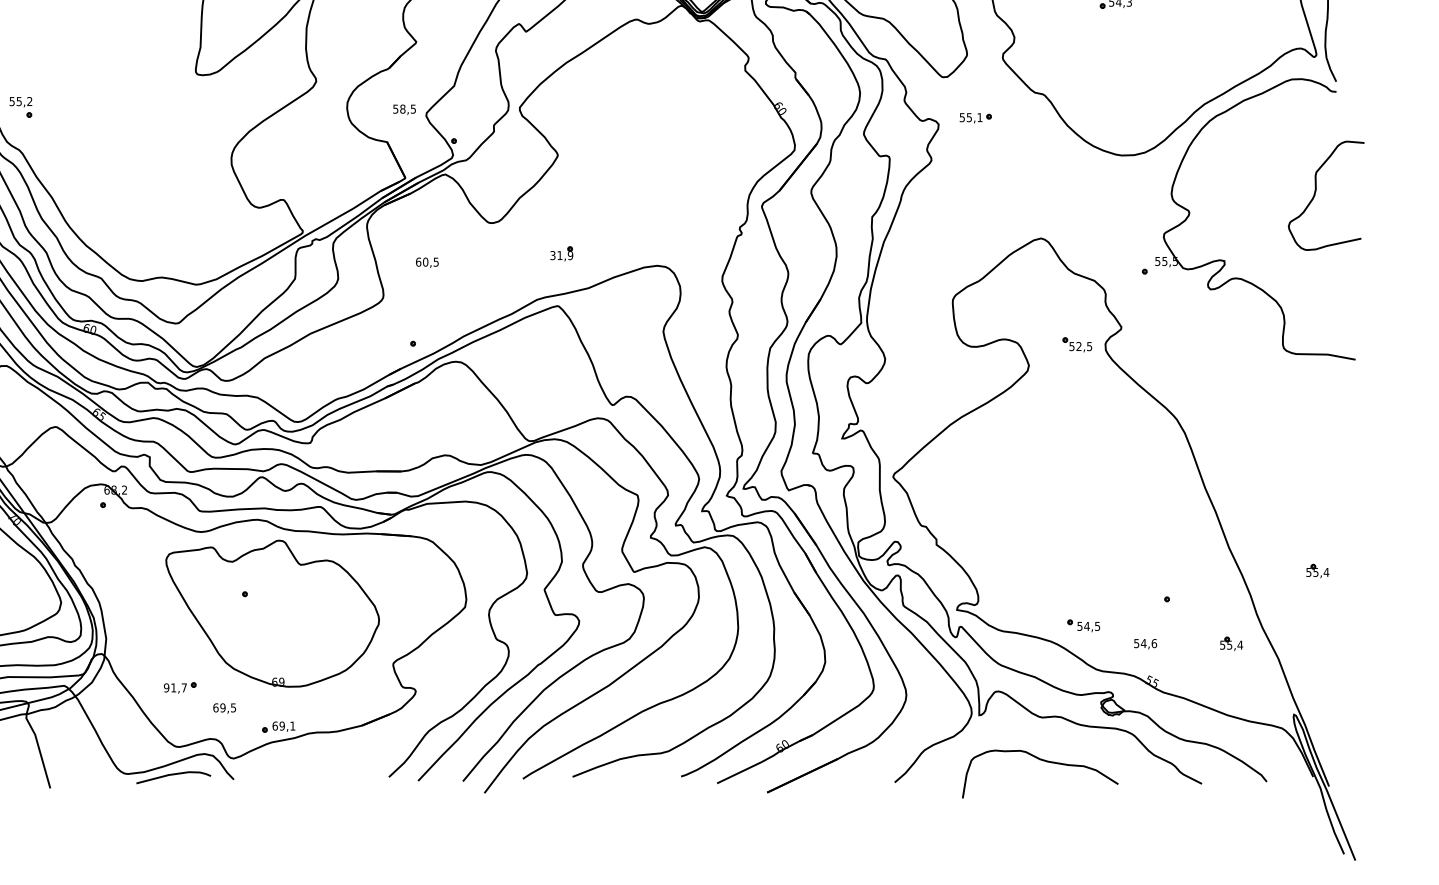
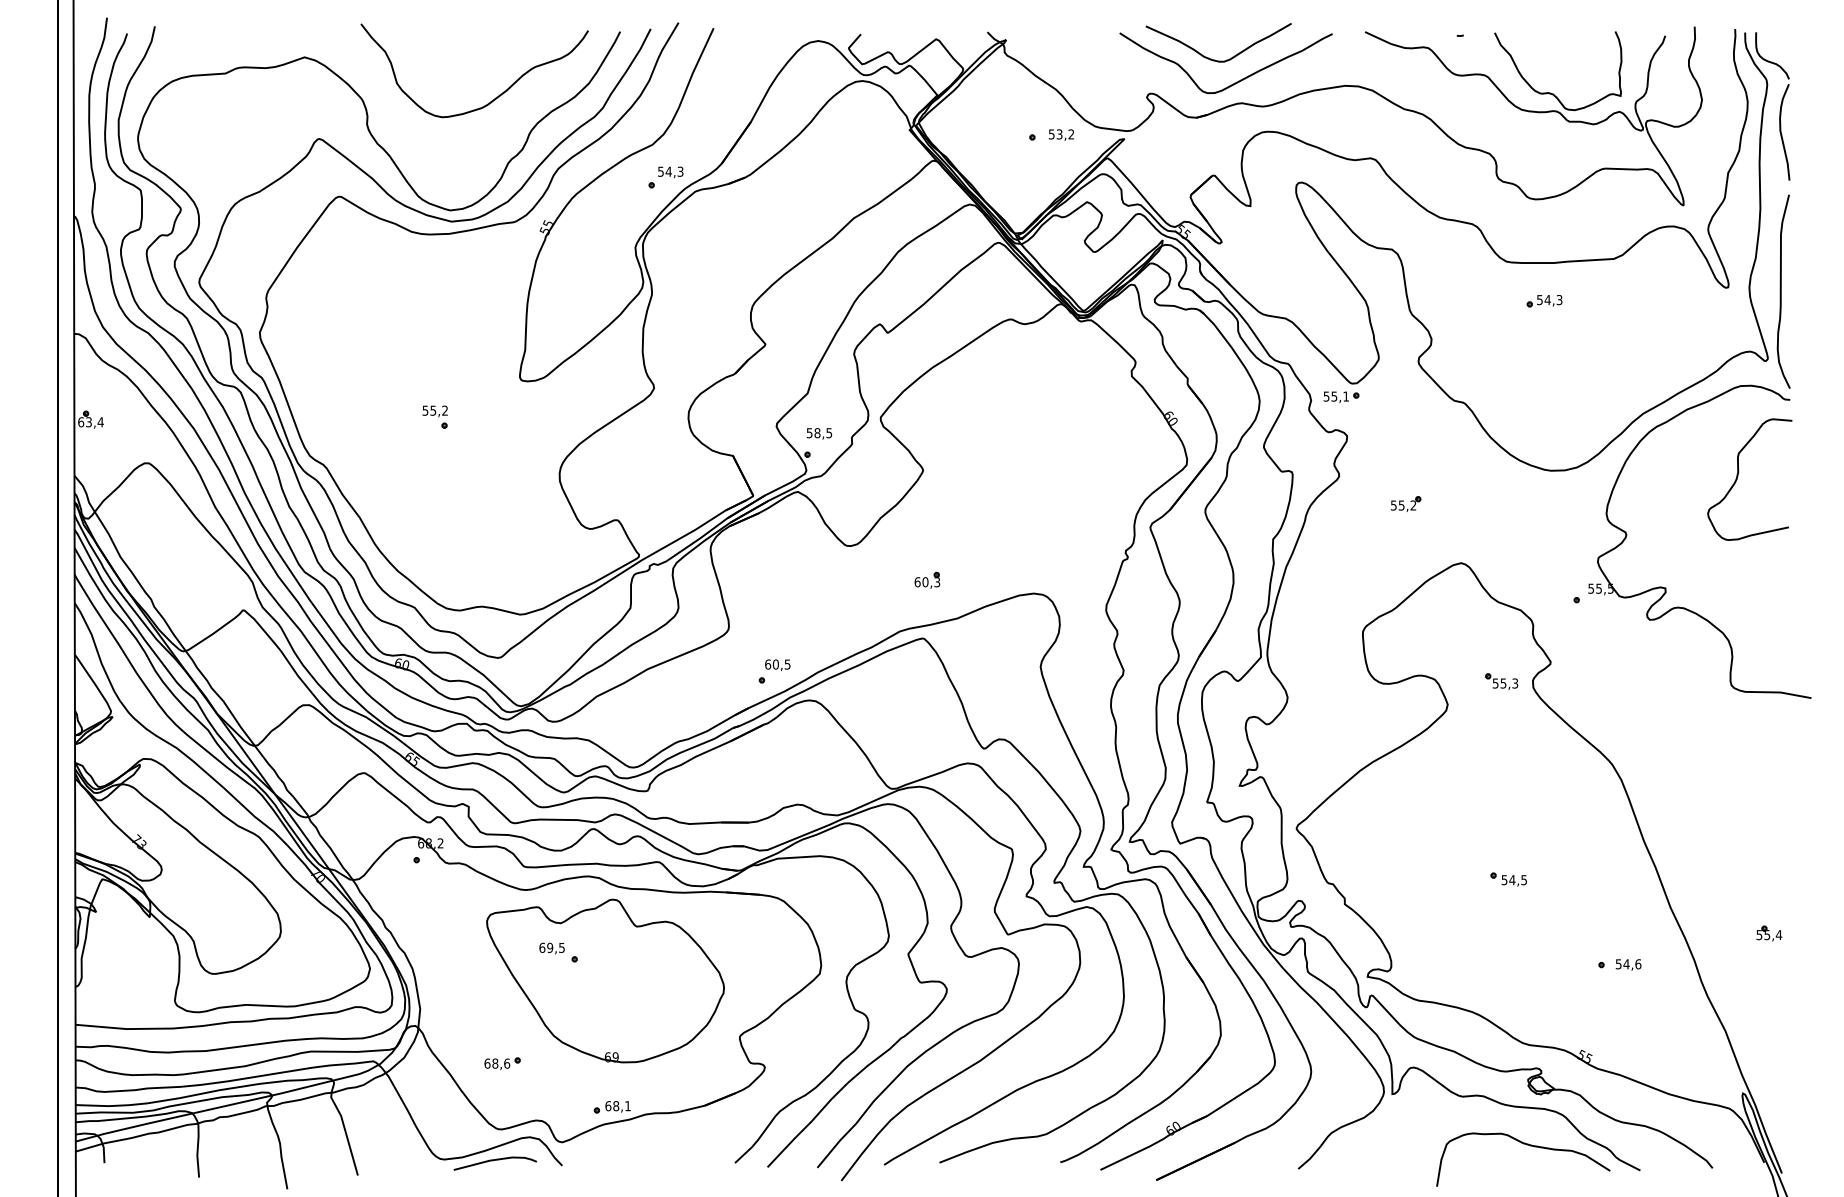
part: (20, 106) -> (434, 416), moved
text: (404, 109) -> (819, 433), moved
part: (975, 118) -> (1341, 397), moved
part: (991, 184) -> (1406, 503), added
curve: (1316, 192) -> (1738, 476), moved
text: (561, 255) -> (927, 582), 31,9 -> 60,3
text: (427, 262) -> (777, 664), moved
text: (1084, 346) -> (1509, 683), 52,5 -> 55,3
part: (1083, 625) -> (1508, 879), moved
text: (1145, 643) -> (1628, 964), moved
part: (1231, 643) -> (1673, 1014), removed
text: (175, 687) -> (497, 1063), 91,7 -> 68,6
text: (224, 708) -> (551, 948), moved
text: (282, 726) -> (616, 1106), 69,1 -> 68,1
curve: (1043, 761) -> (1526, 1145), moved

